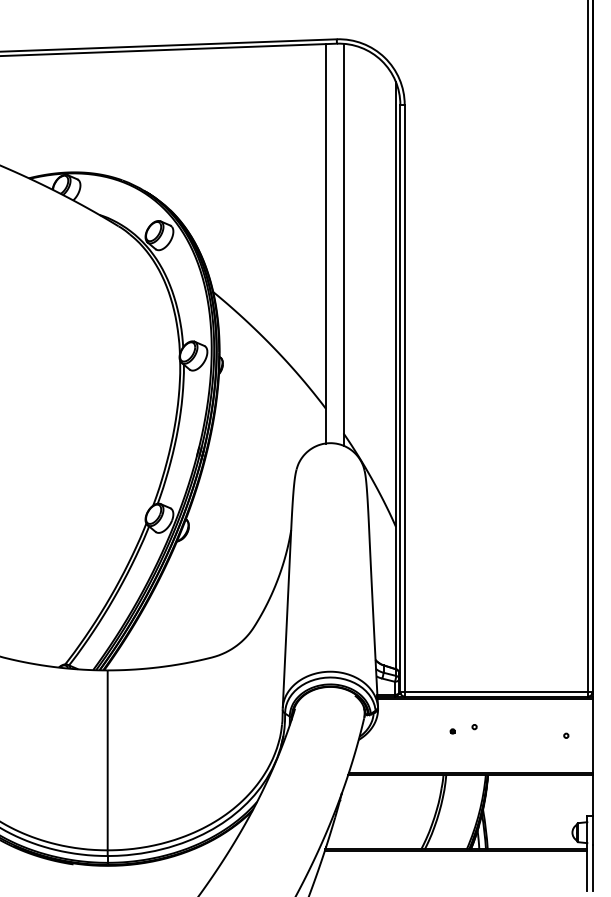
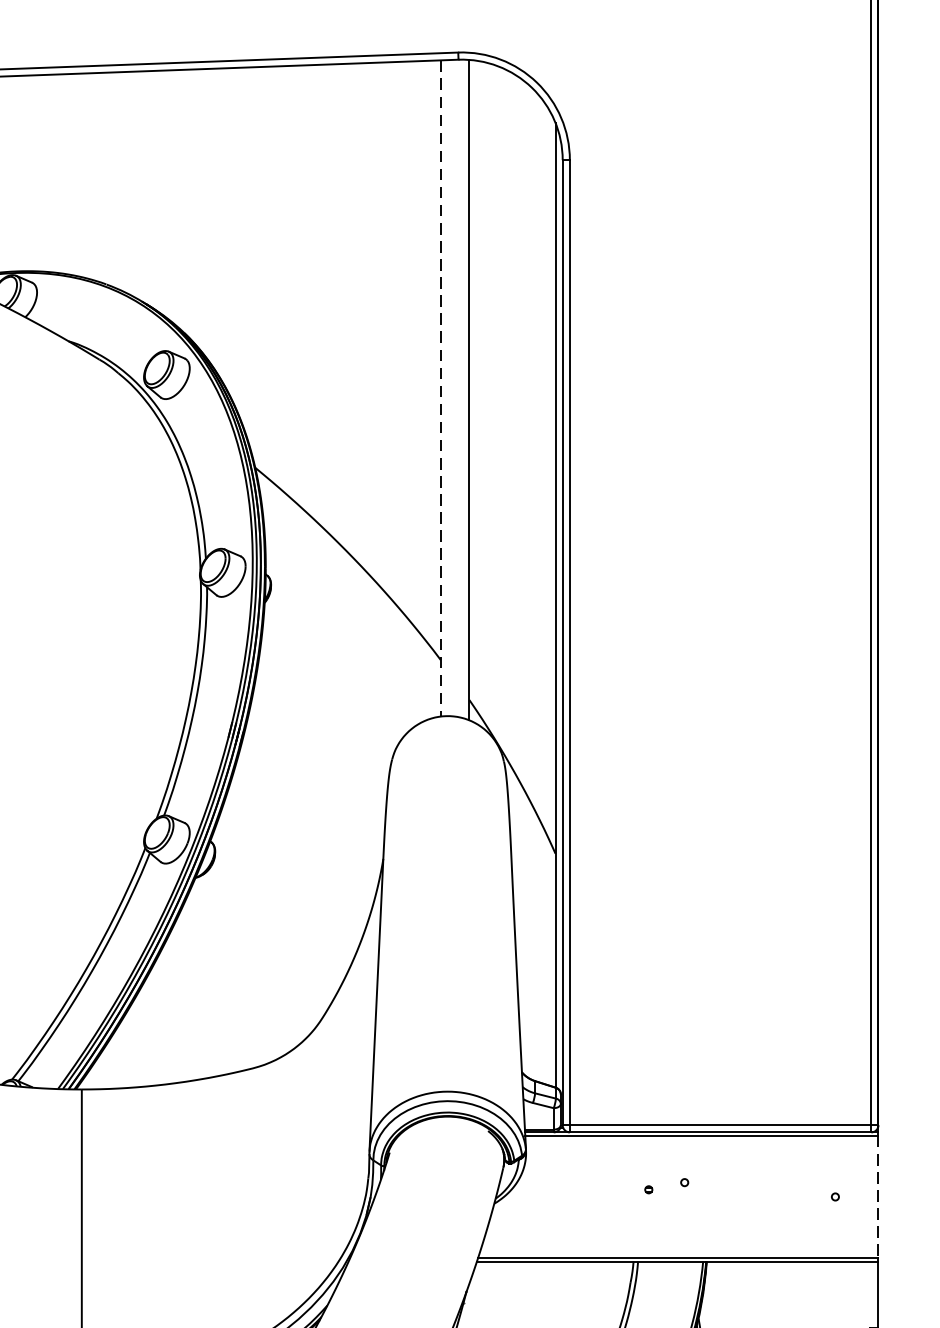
line: (326, 243) -> (441, 388), solid -> dashed
line: (592, 736) -> (878, 1198), solid -> dashed

